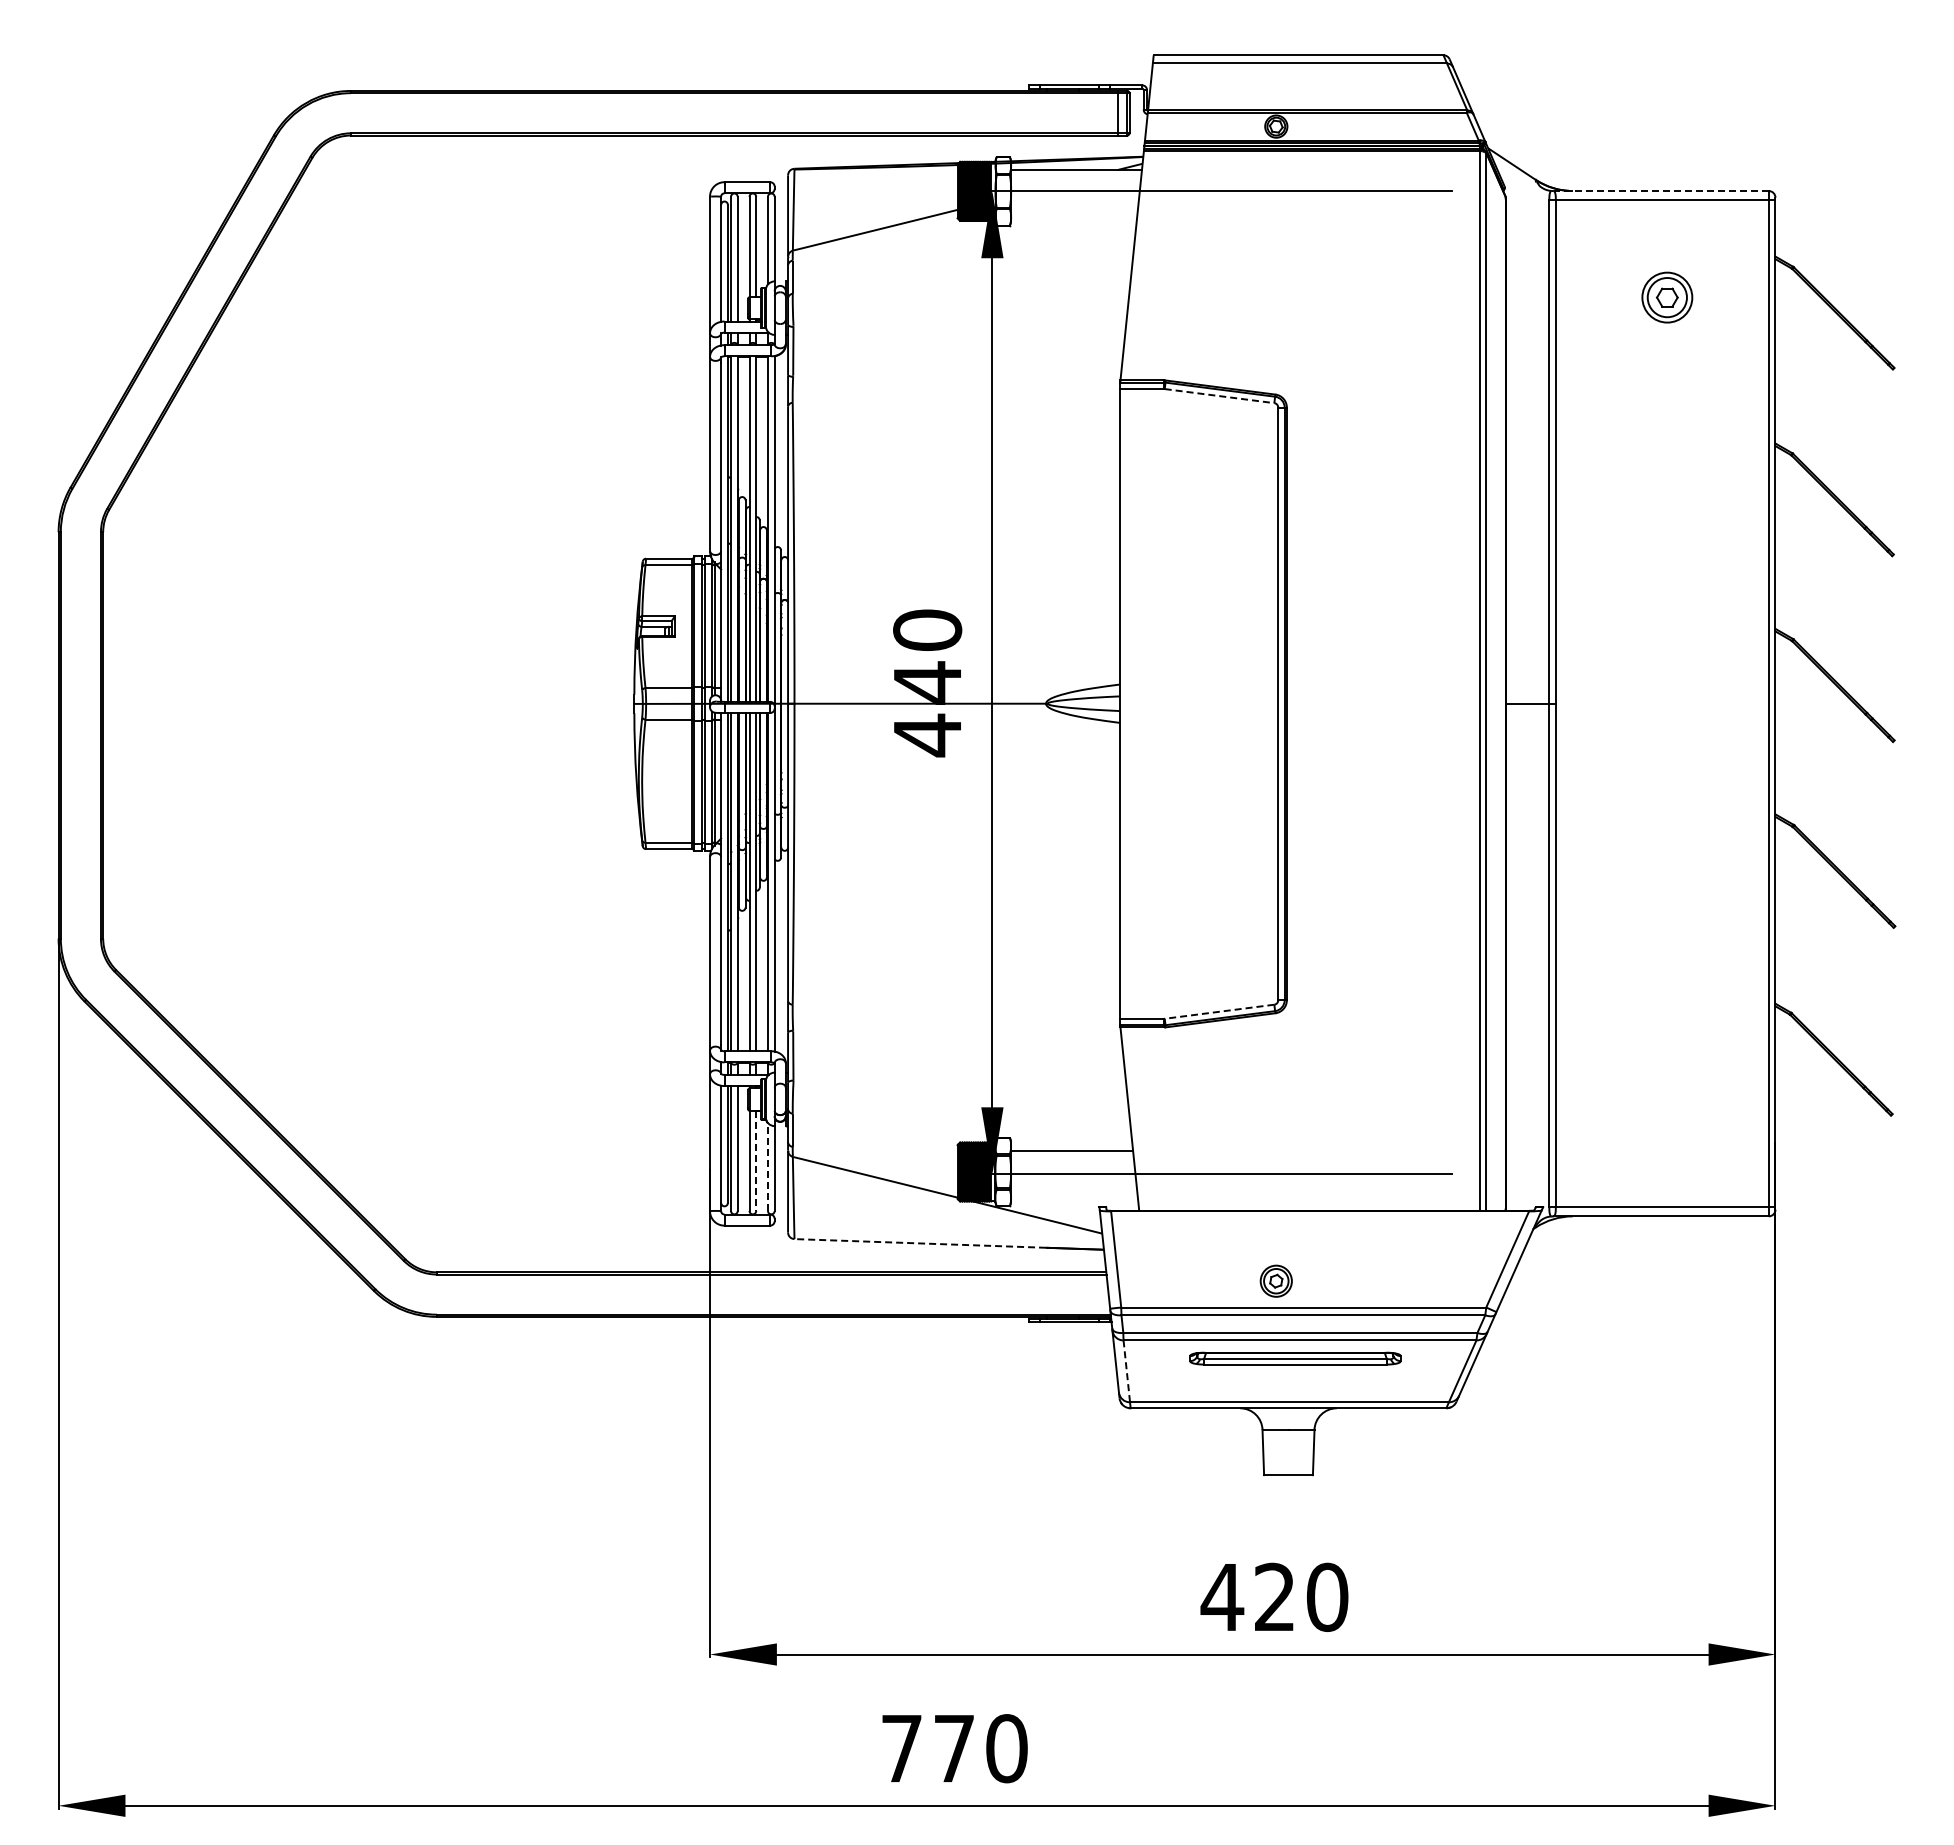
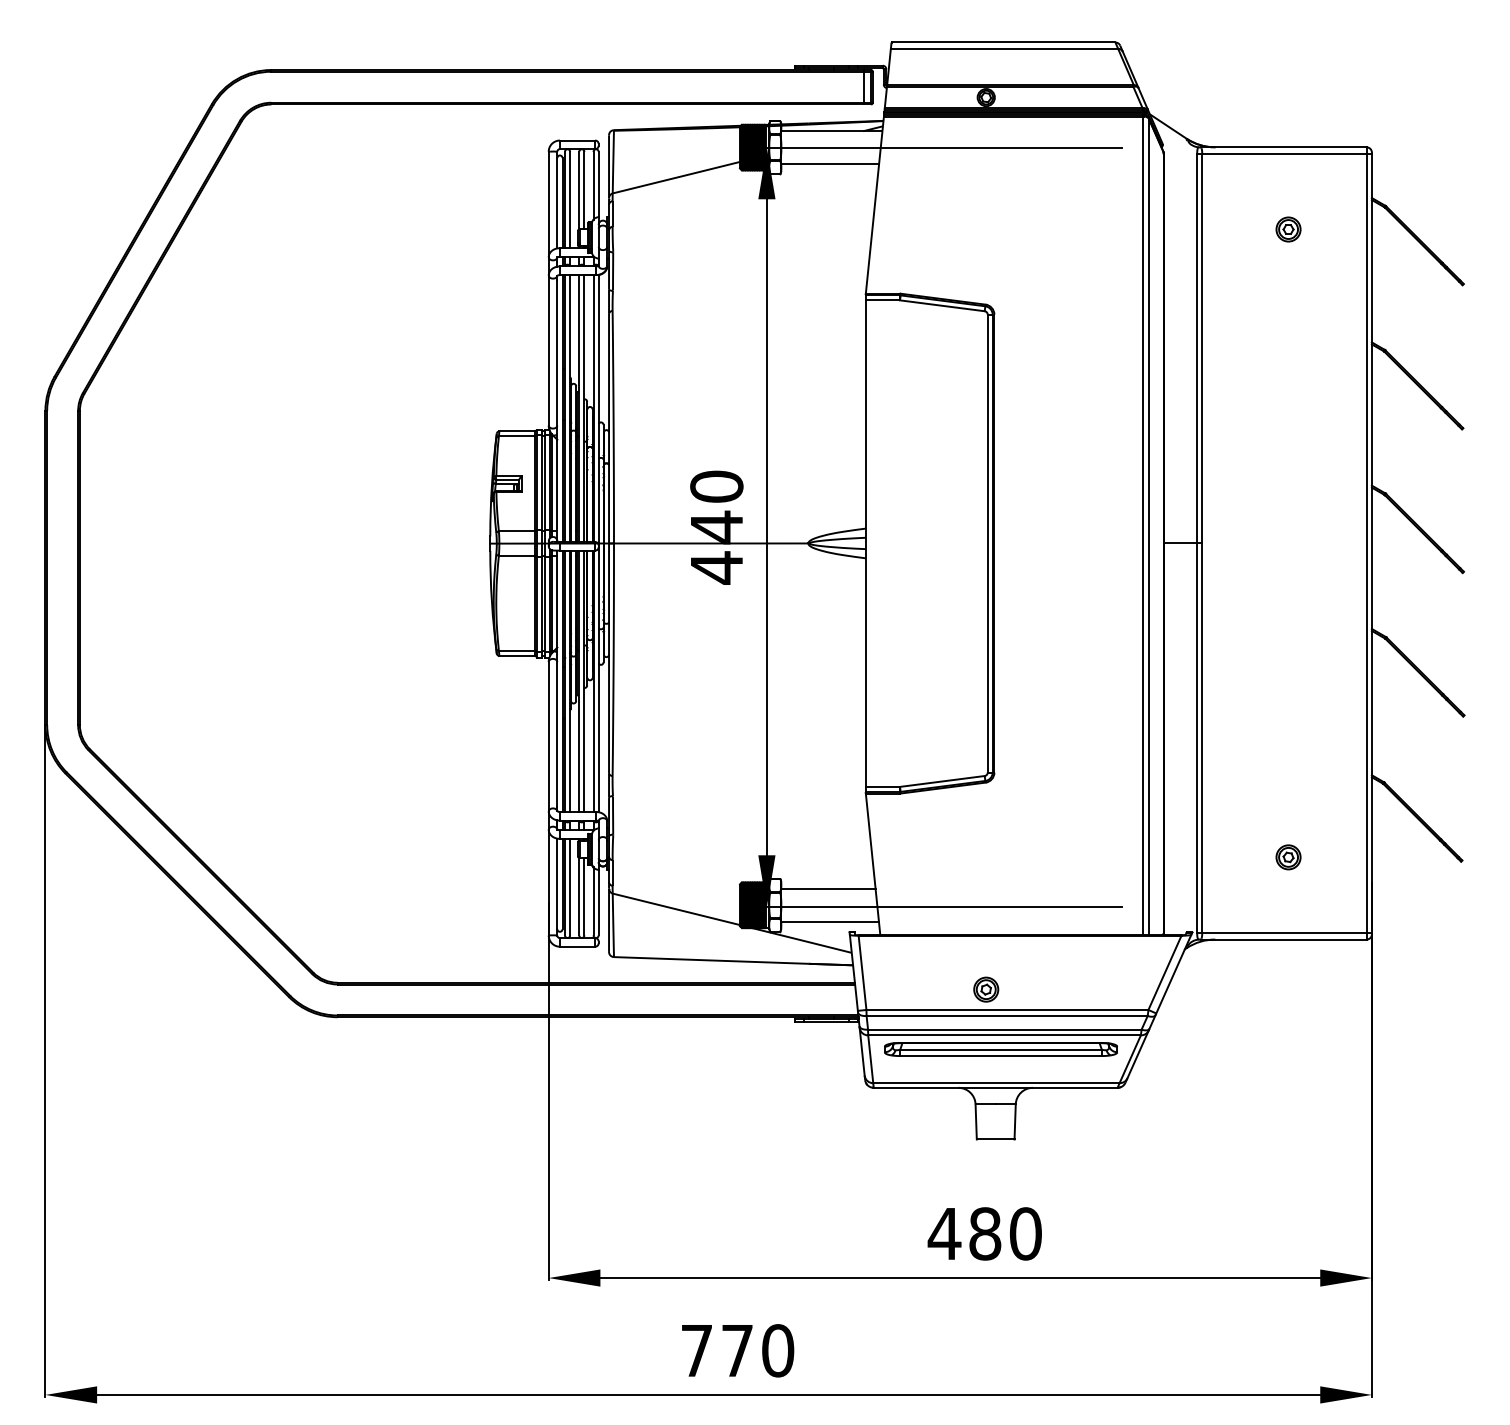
line: (1661, 191) -> (1283, 147), dashed -> solid
line: (1074, 212) -> (830, 163), added
part: (1667, 296) -> (1288, 228), size x0.62
line: (1220, 396) -> (943, 306), dashed -> solid
line: (1219, 1011) -> (942, 781), dashed -> solid
part: (1667, 1109) -> (1288, 856), added
line: (756, 1161) -> (584, 897), dashed -> solid
line: (767, 1167) -> (593, 901), dashed -> solid
line: (1074, 1193) -> (830, 921), added
line: (919, 1243) -> (710, 960), dashed -> solid
part: (1295, 1358) -> (1001, 1049), size x1.43
line: (1126, 1371) -> (870, 1059), dashed -> solid
text: (1274, 1597) -> (984, 1234), 420 -> 480

